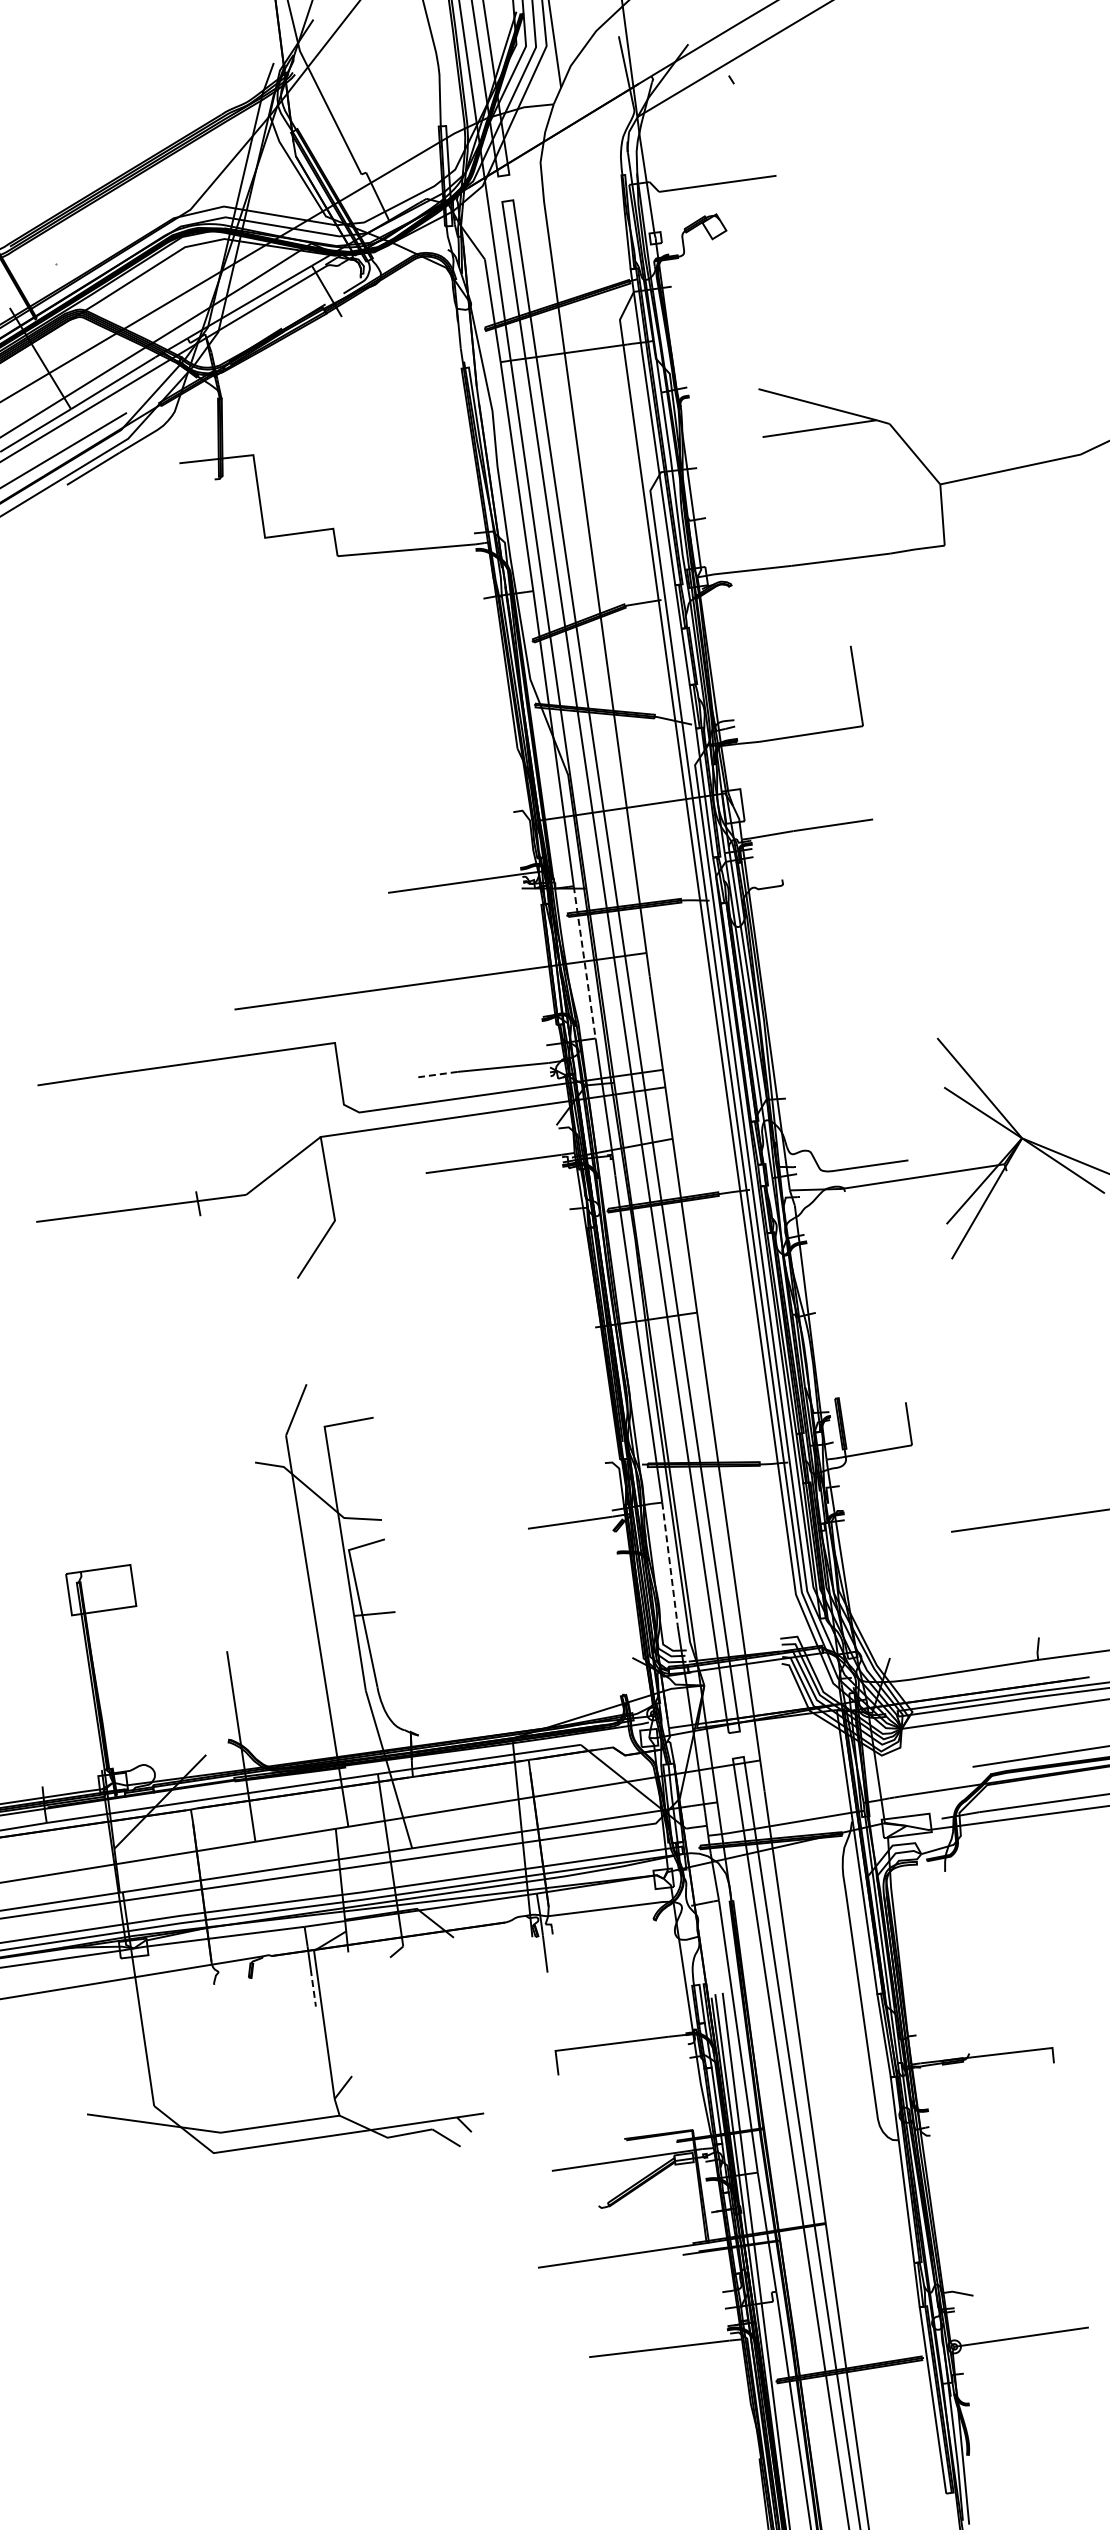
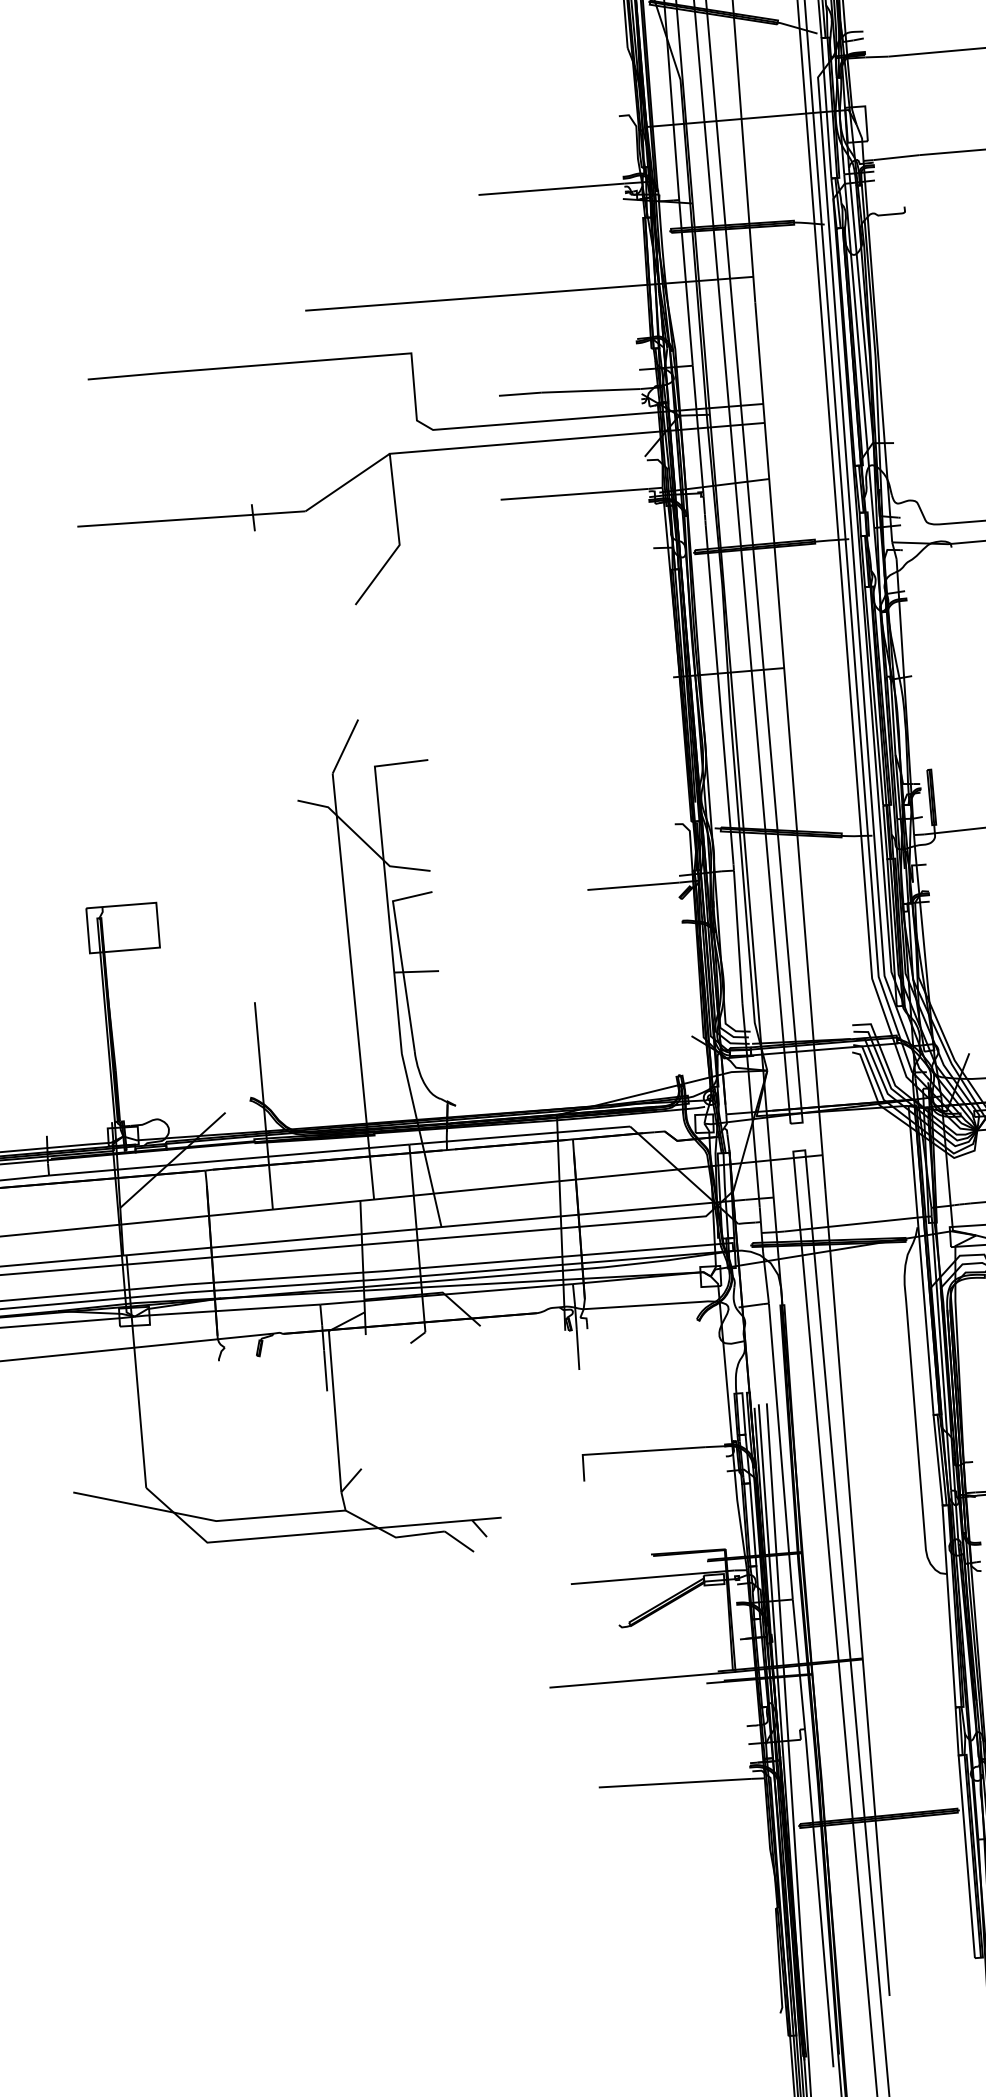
line: (584, 962) -> (685, 283), dashed -> solid
line: (437, 1074) -> (519, 394), dashed -> solid
line: (669, 1563) -> (737, 936), dashed -> solid
line: (313, 1987) -> (325, 1370), dashed -> solid

